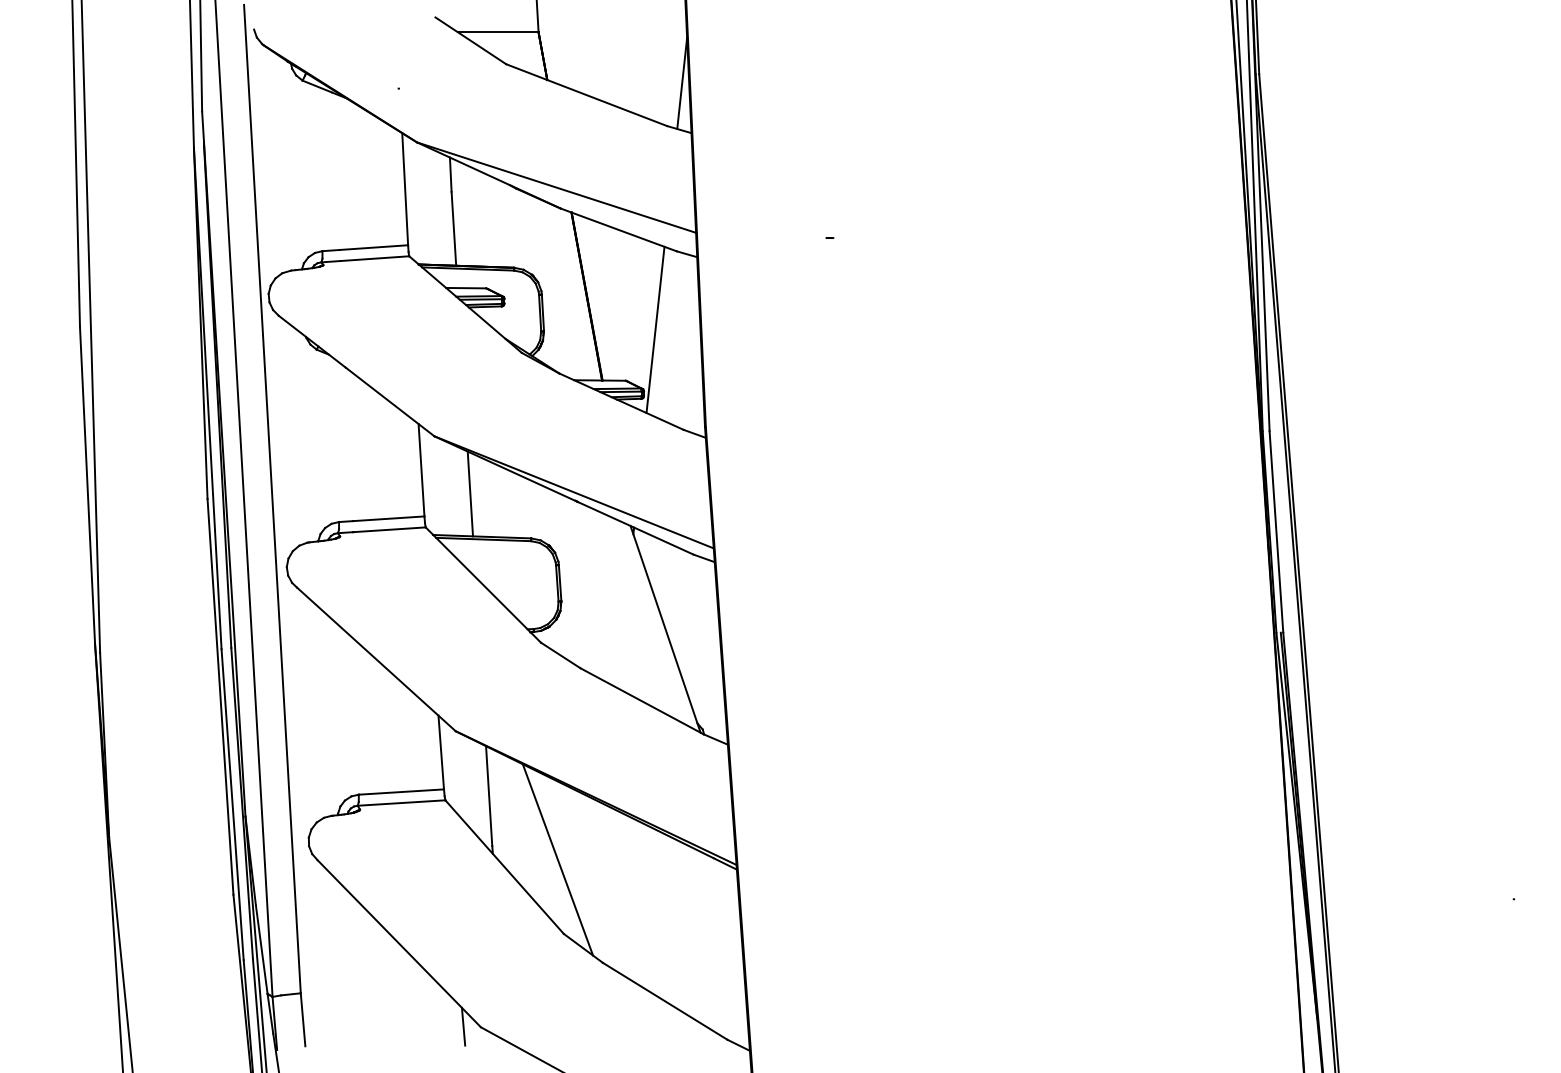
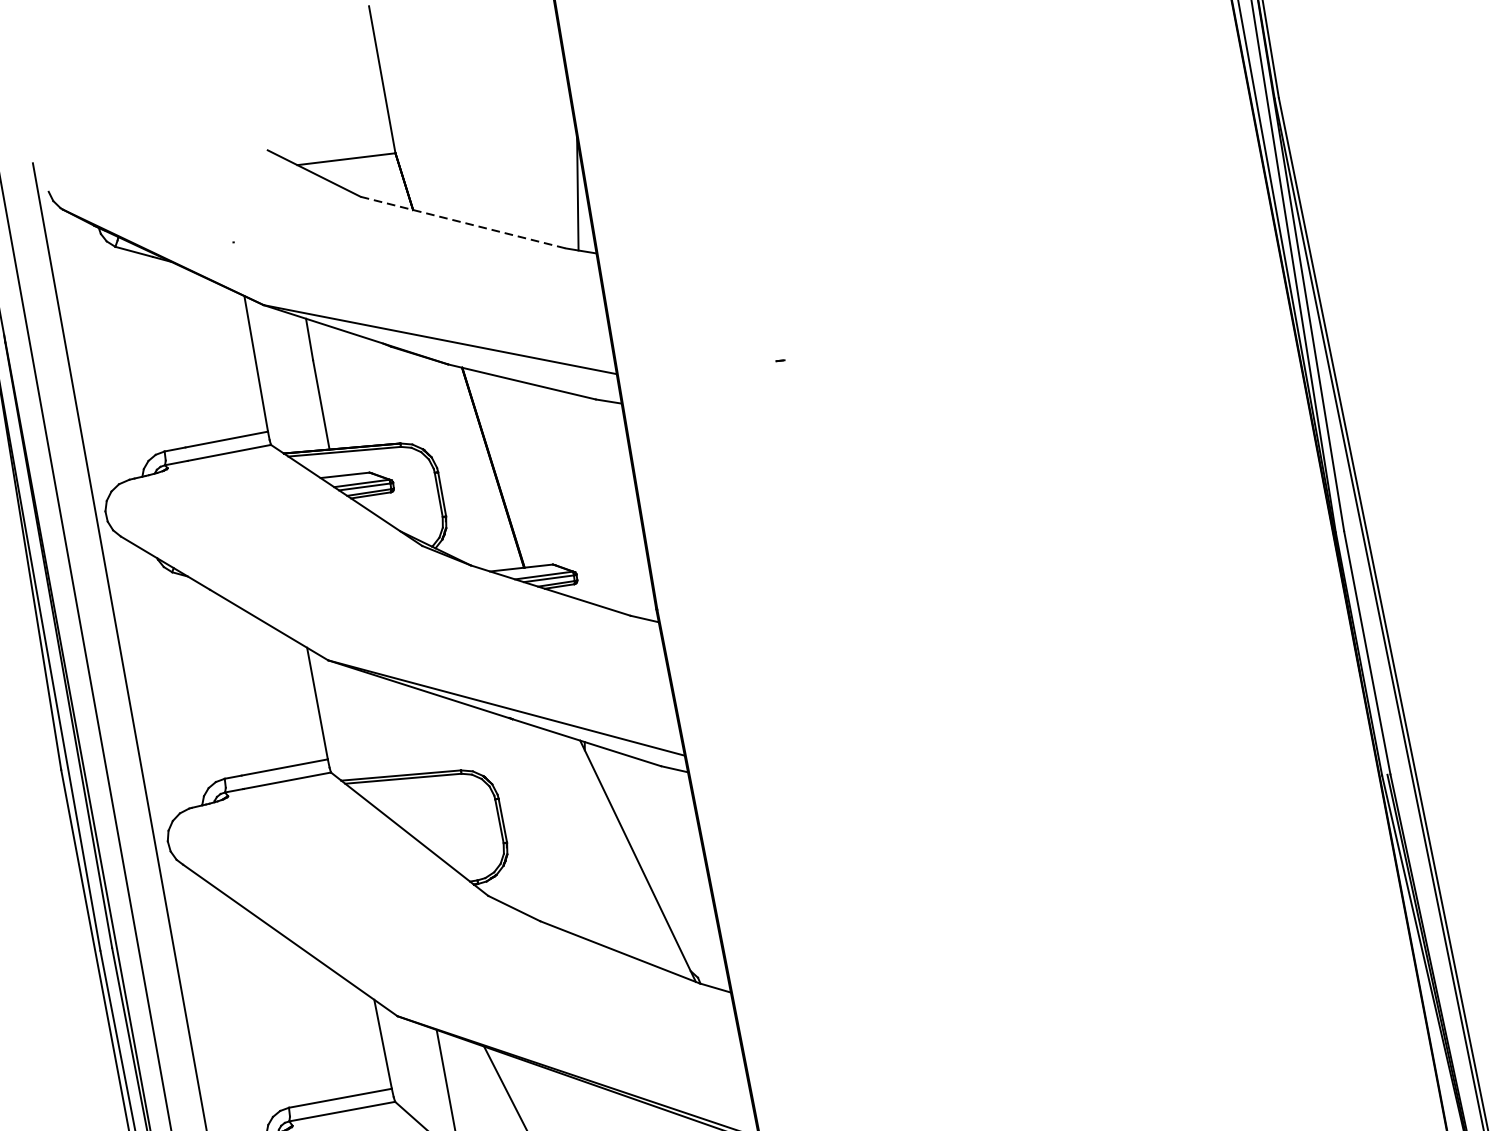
line: (587, 95) -> (464, 222), solid -> dashed
line: (655, 329) -> (581, 497), removed
line: (470, 493) -> (380, 724), removed

